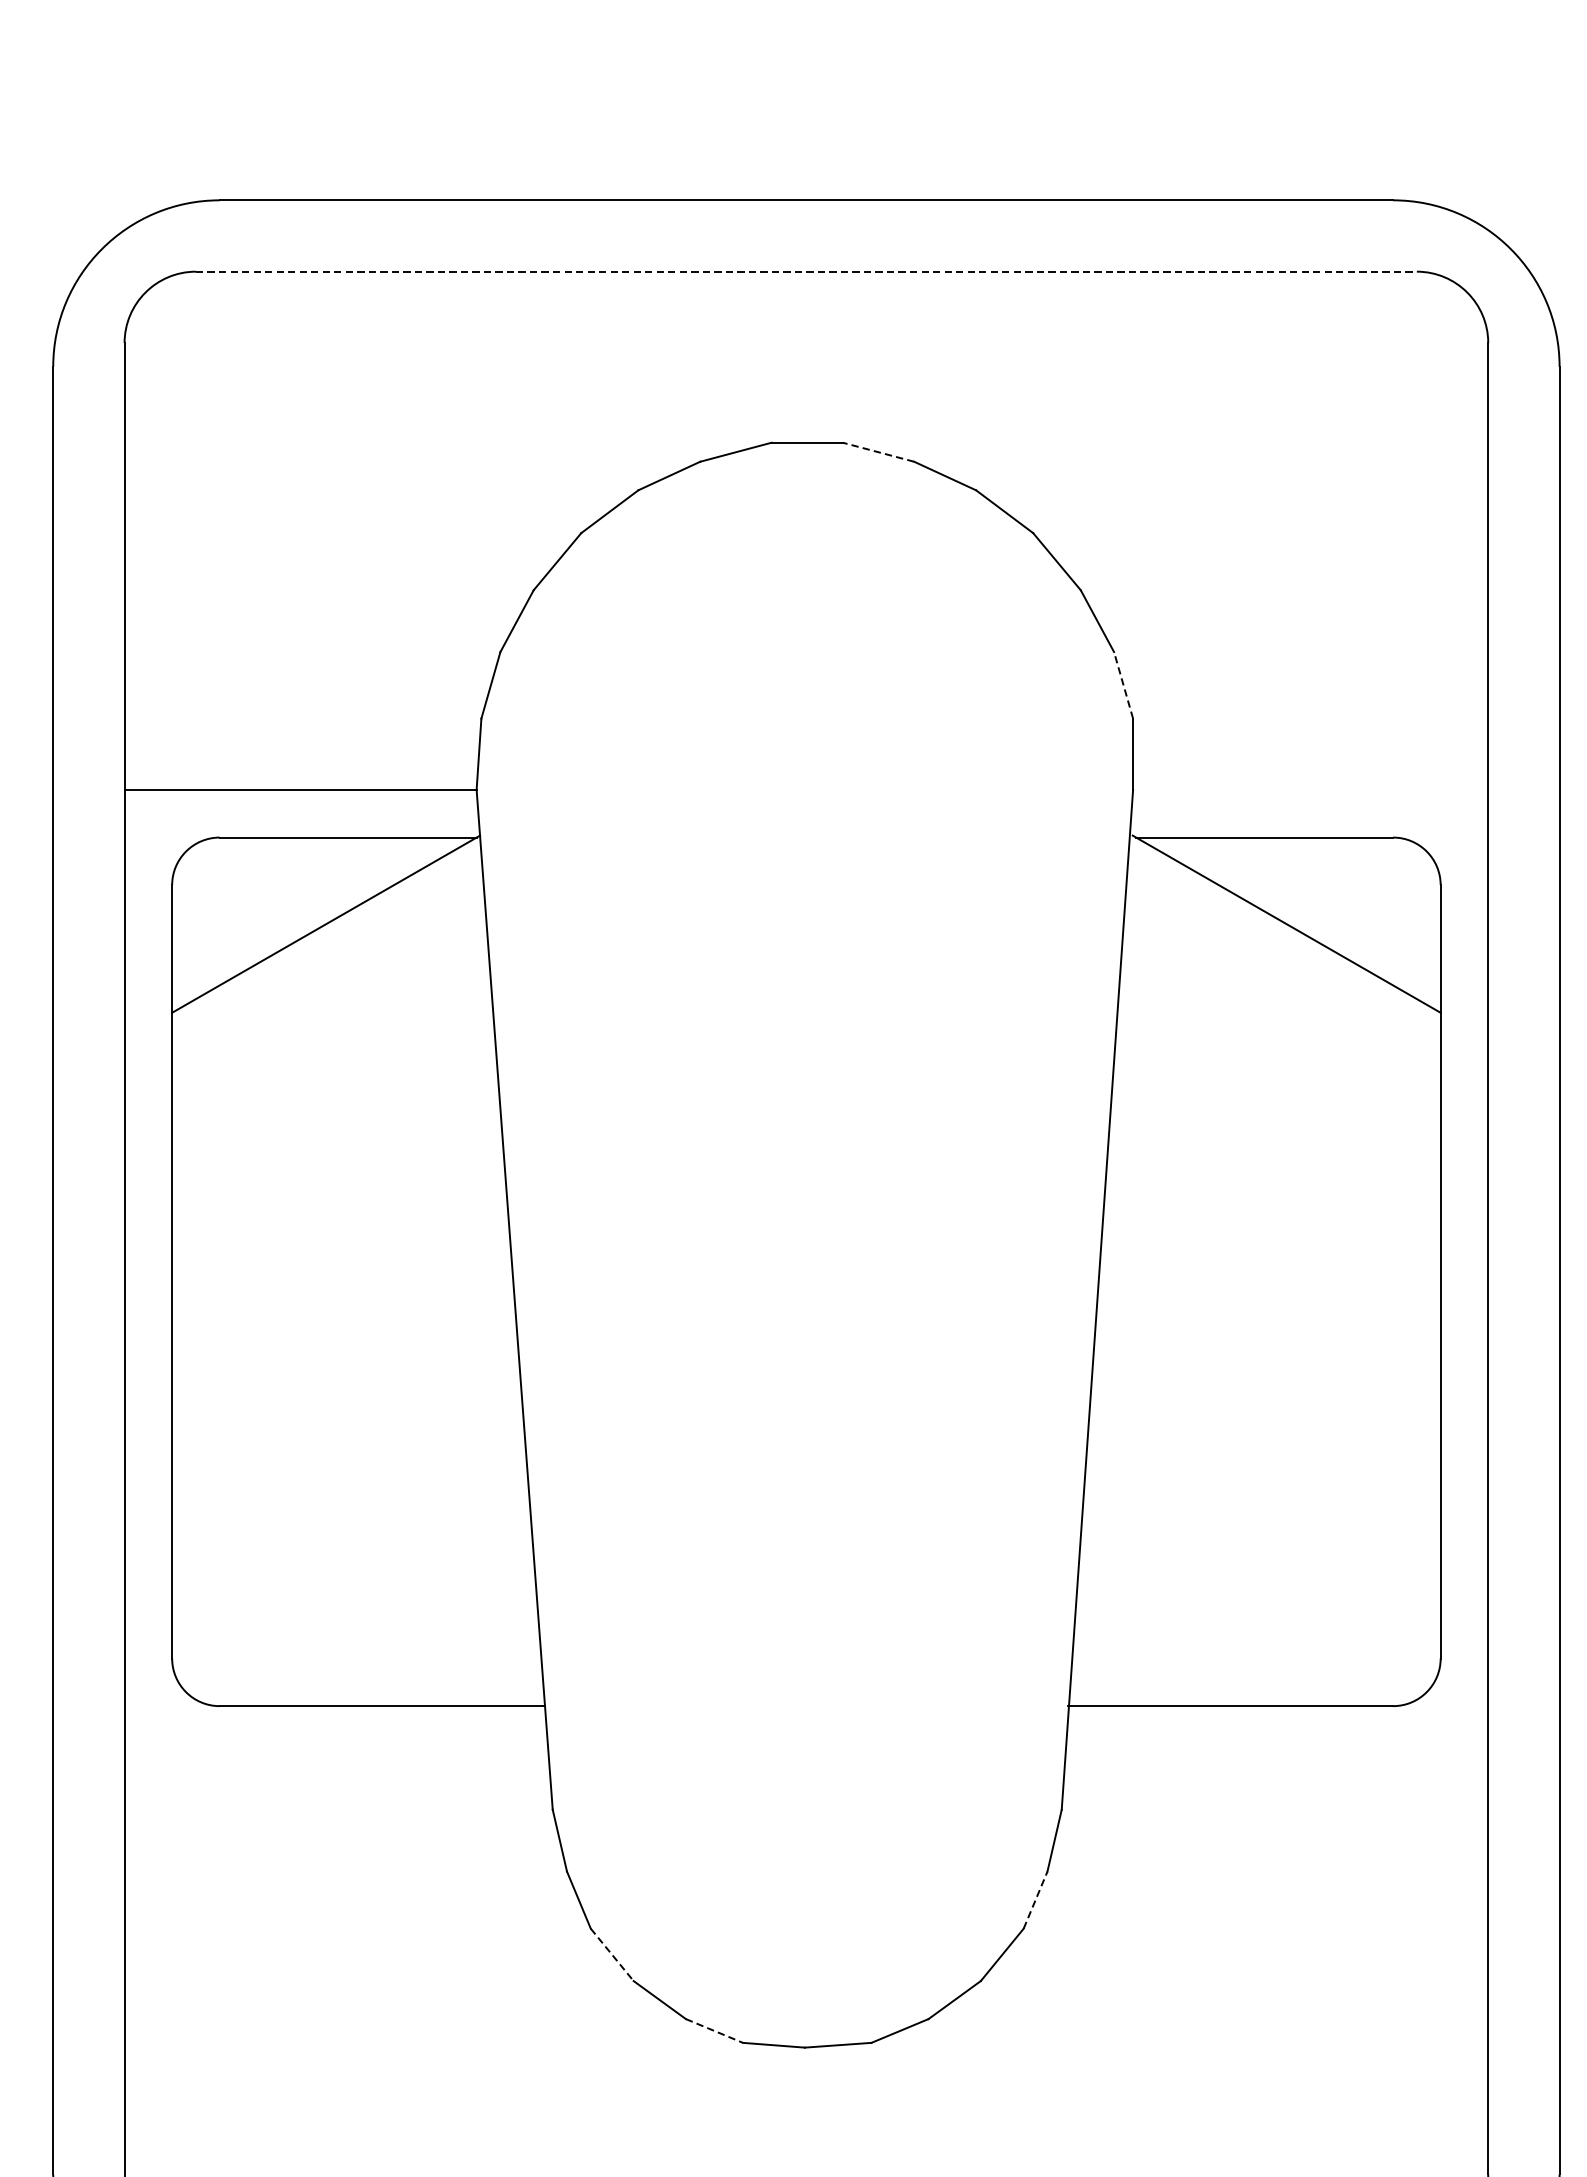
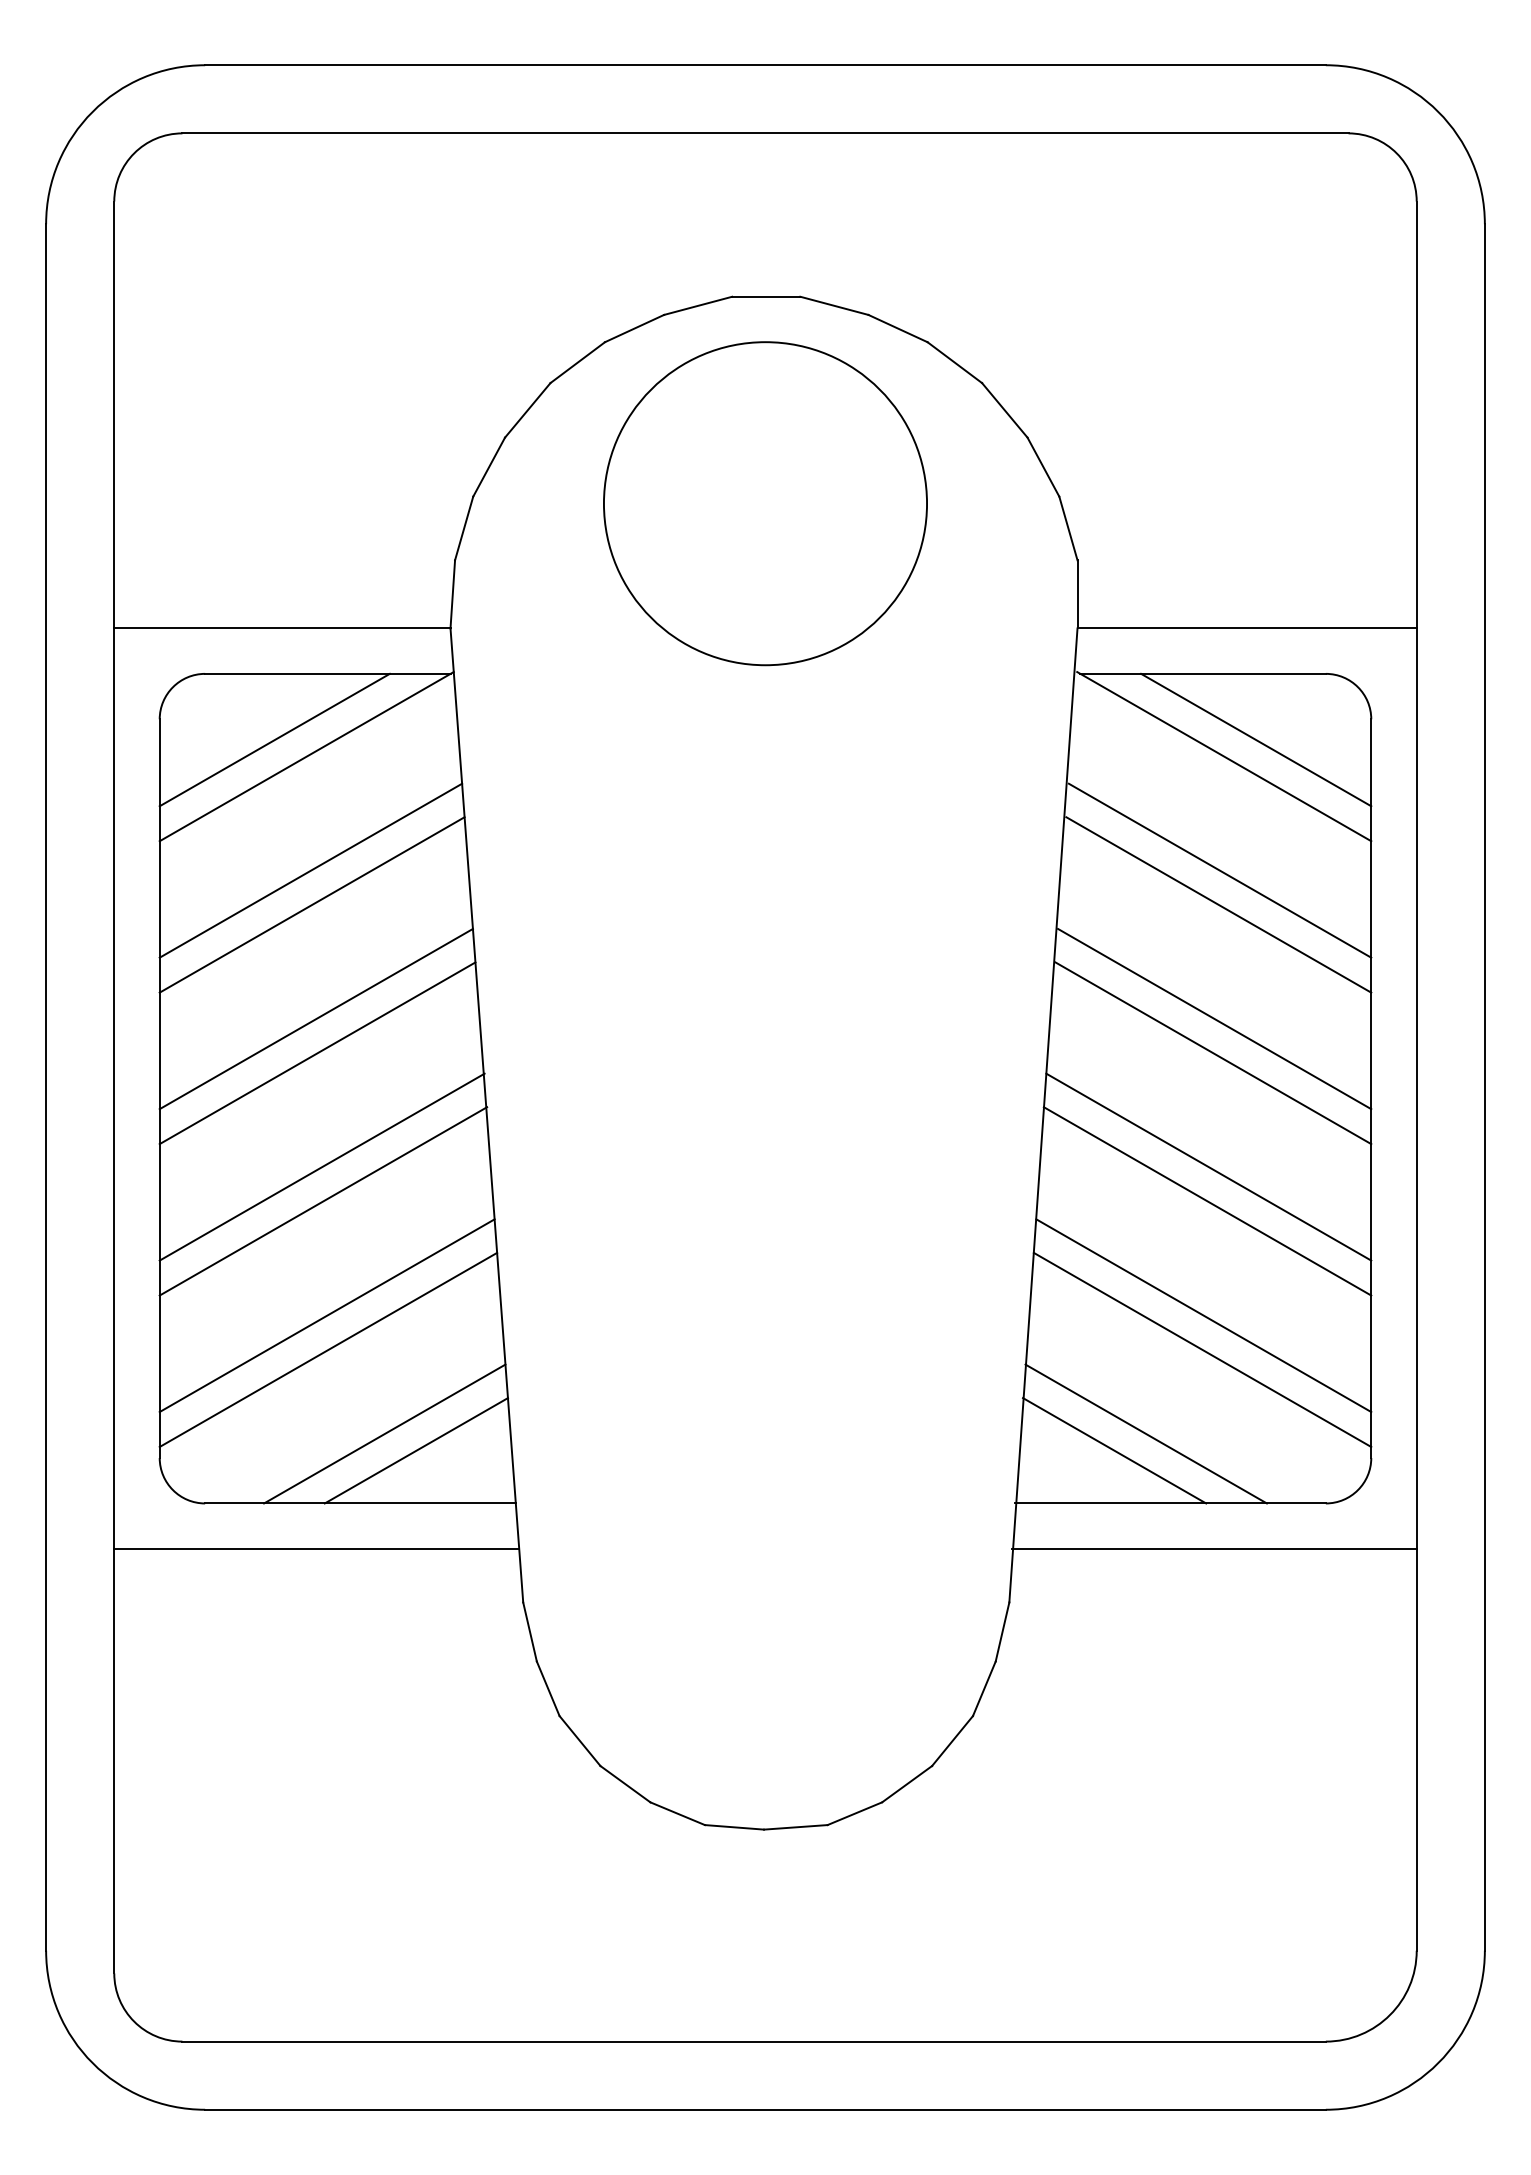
line: (807, 271) -> (766, 133), dashed -> solid
line: (877, 451) -> (833, 305), dashed -> solid
circle: (806, 659) -> (765, 503), added
line: (1123, 685) -> (1068, 528), dashed -> solid
line: (1312, 790) -> (1248, 628), added
line: (292, 906) -> (274, 739), added
line: (1320, 906) -> (1256, 739), added
line: (330, 1043) -> (310, 870), added
line: (1281, 1043) -> (1219, 870), added
line: (331, 1079) -> (311, 904), added
line: (1280, 1079) -> (1218, 904), added
line: (335, 1198) -> (315, 1018), added
line: (1276, 1198) -> (1214, 1018), added
line: (337, 1235) -> (317, 1053), added
line: (1275, 1235) -> (1213, 1053), added
line: (341, 1353) -> (321, 1166), added
line: (1270, 1353) -> (1208, 1166), added
line: (343, 1389) -> (323, 1201), added
line: (1269, 1389) -> (1207, 1201), added
line: (346, 1509) -> (326, 1315), added
line: (1265, 1509) -> (1203, 1315), added
line: (348, 1544) -> (328, 1349), added
line: (1263, 1544) -> (1202, 1349), added
line: (407, 1632) -> (384, 1433), added
line: (1204, 1632) -> (1145, 1433), added
line: (439, 1650) -> (415, 1450), added
line: (1171, 1650) -> (1114, 1450), added
line: (336, 1753) -> (316, 1548), added
line: (1275, 1753) -> (1213, 1548), added
line: (1035, 1899) -> (984, 1688), dashed -> solid
line: (612, 1955) -> (580, 1741), dashed -> solid
line: (714, 2030) -> (677, 1813), dashed -> solid

